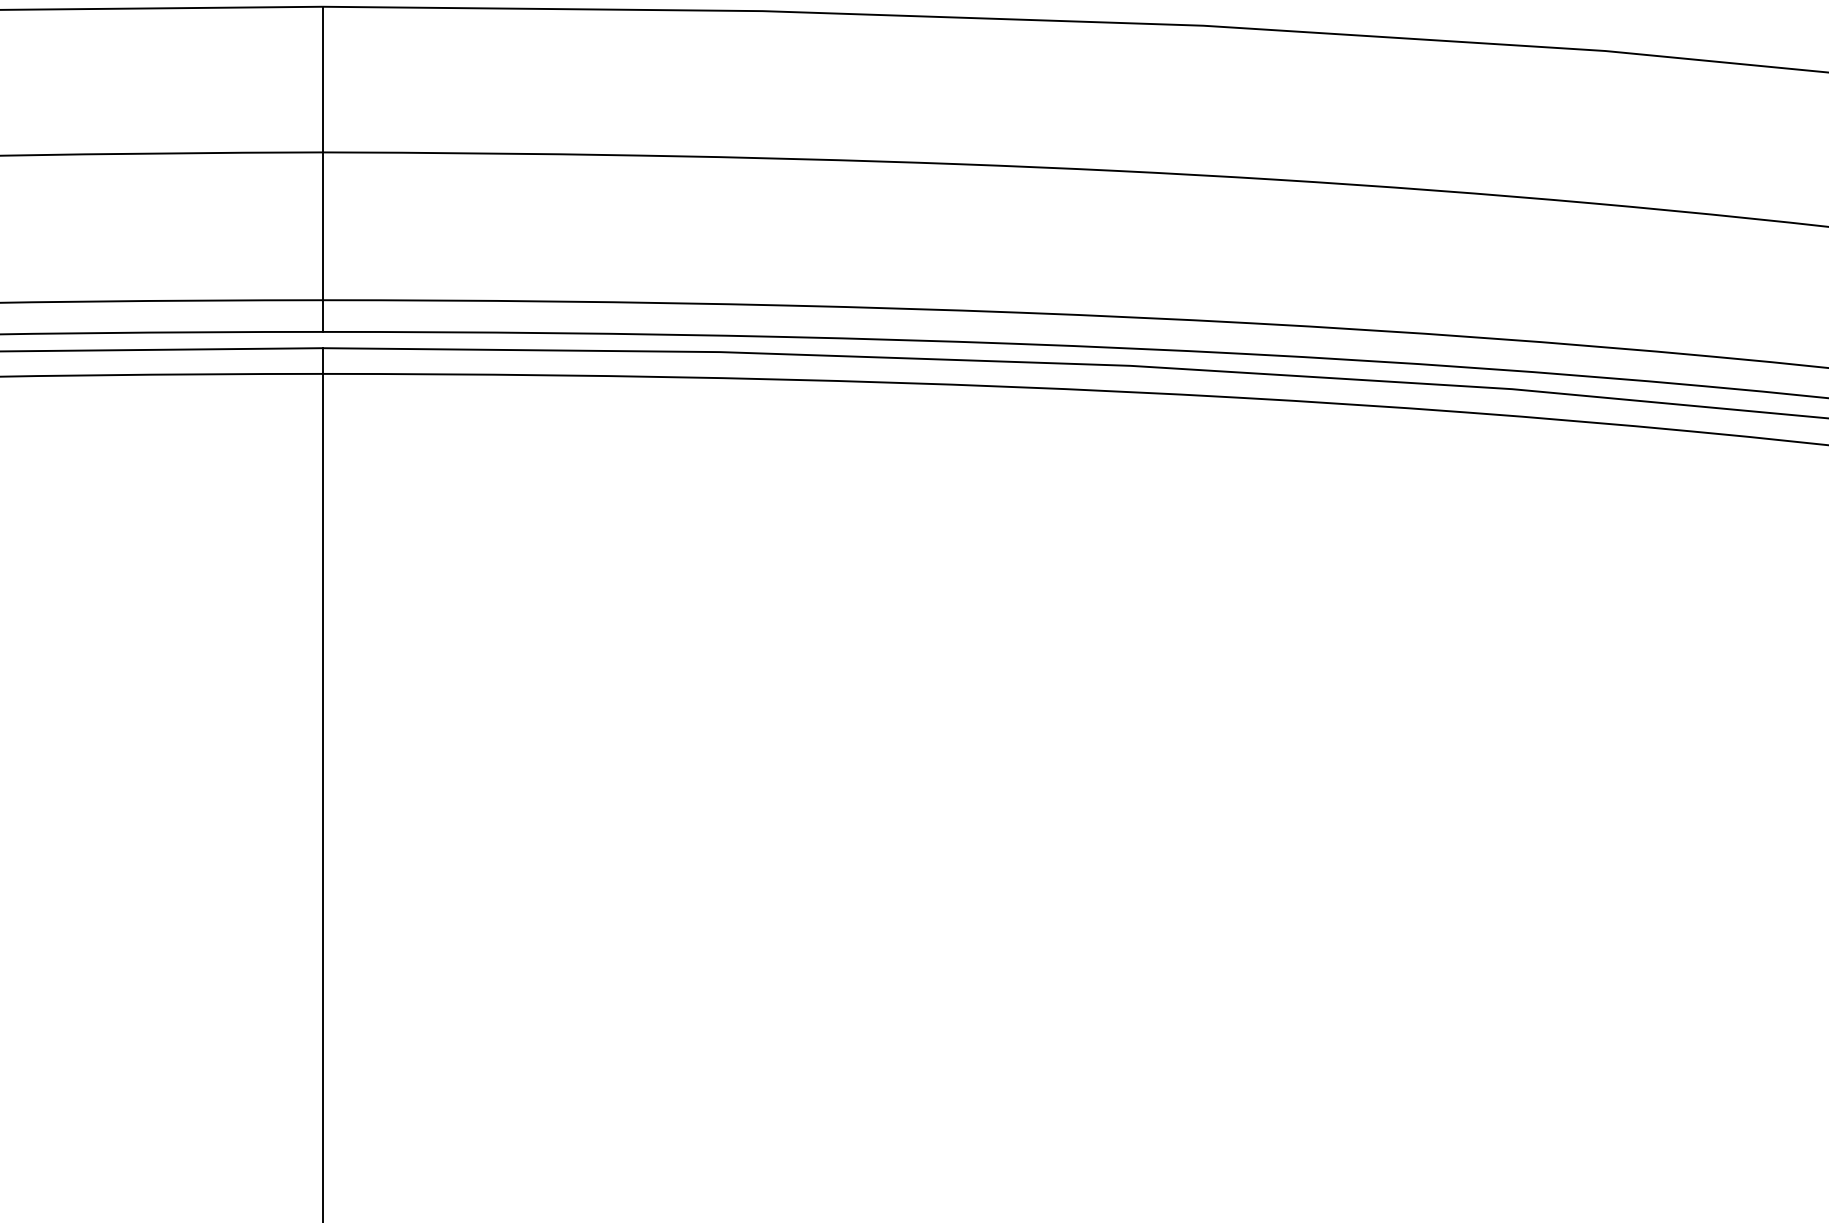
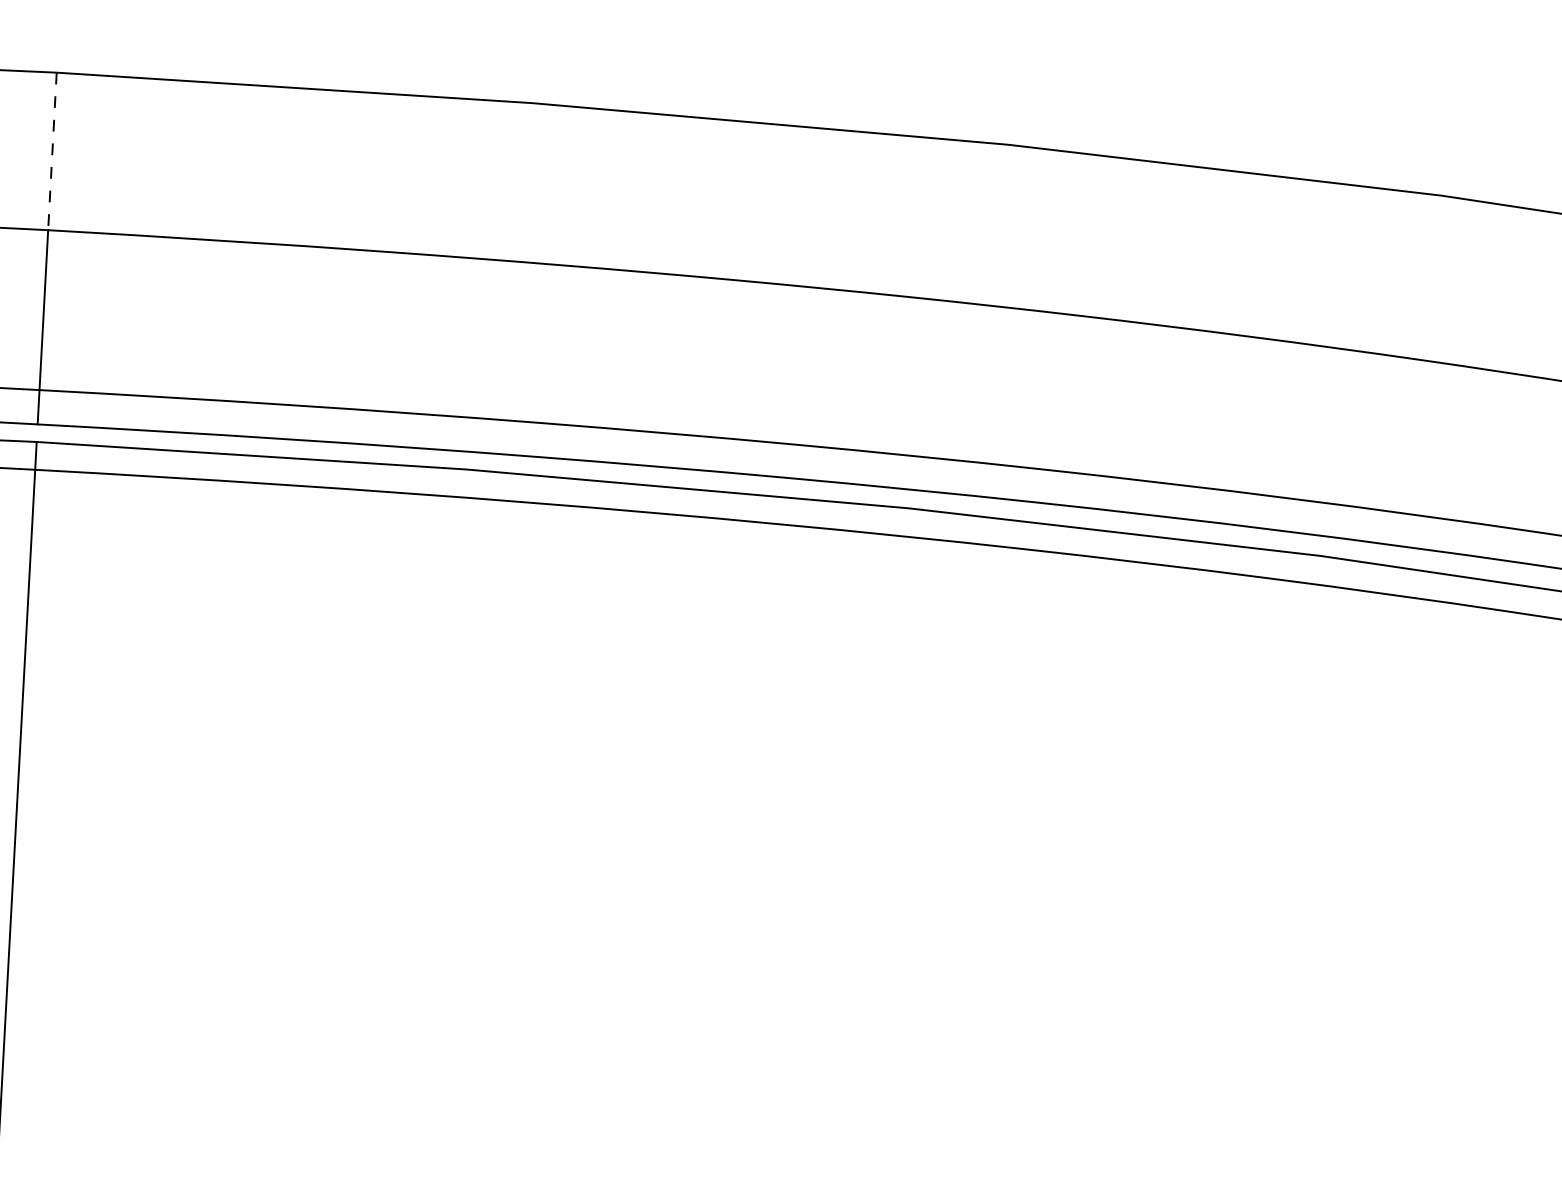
line: (322, 79) -> (52, 151), solid -> dashed

